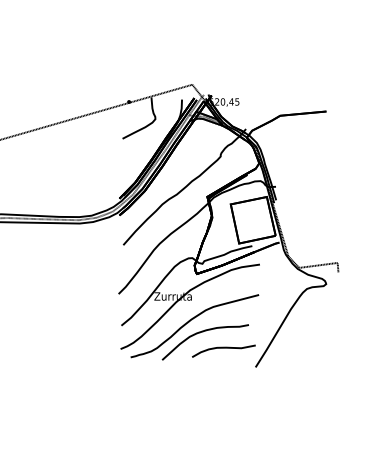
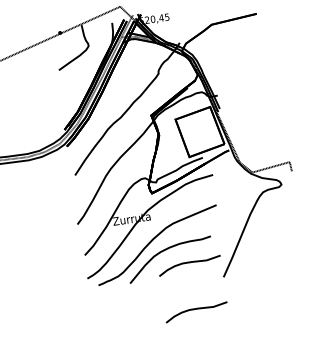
part: (223, 397) -> (196, 311), added

